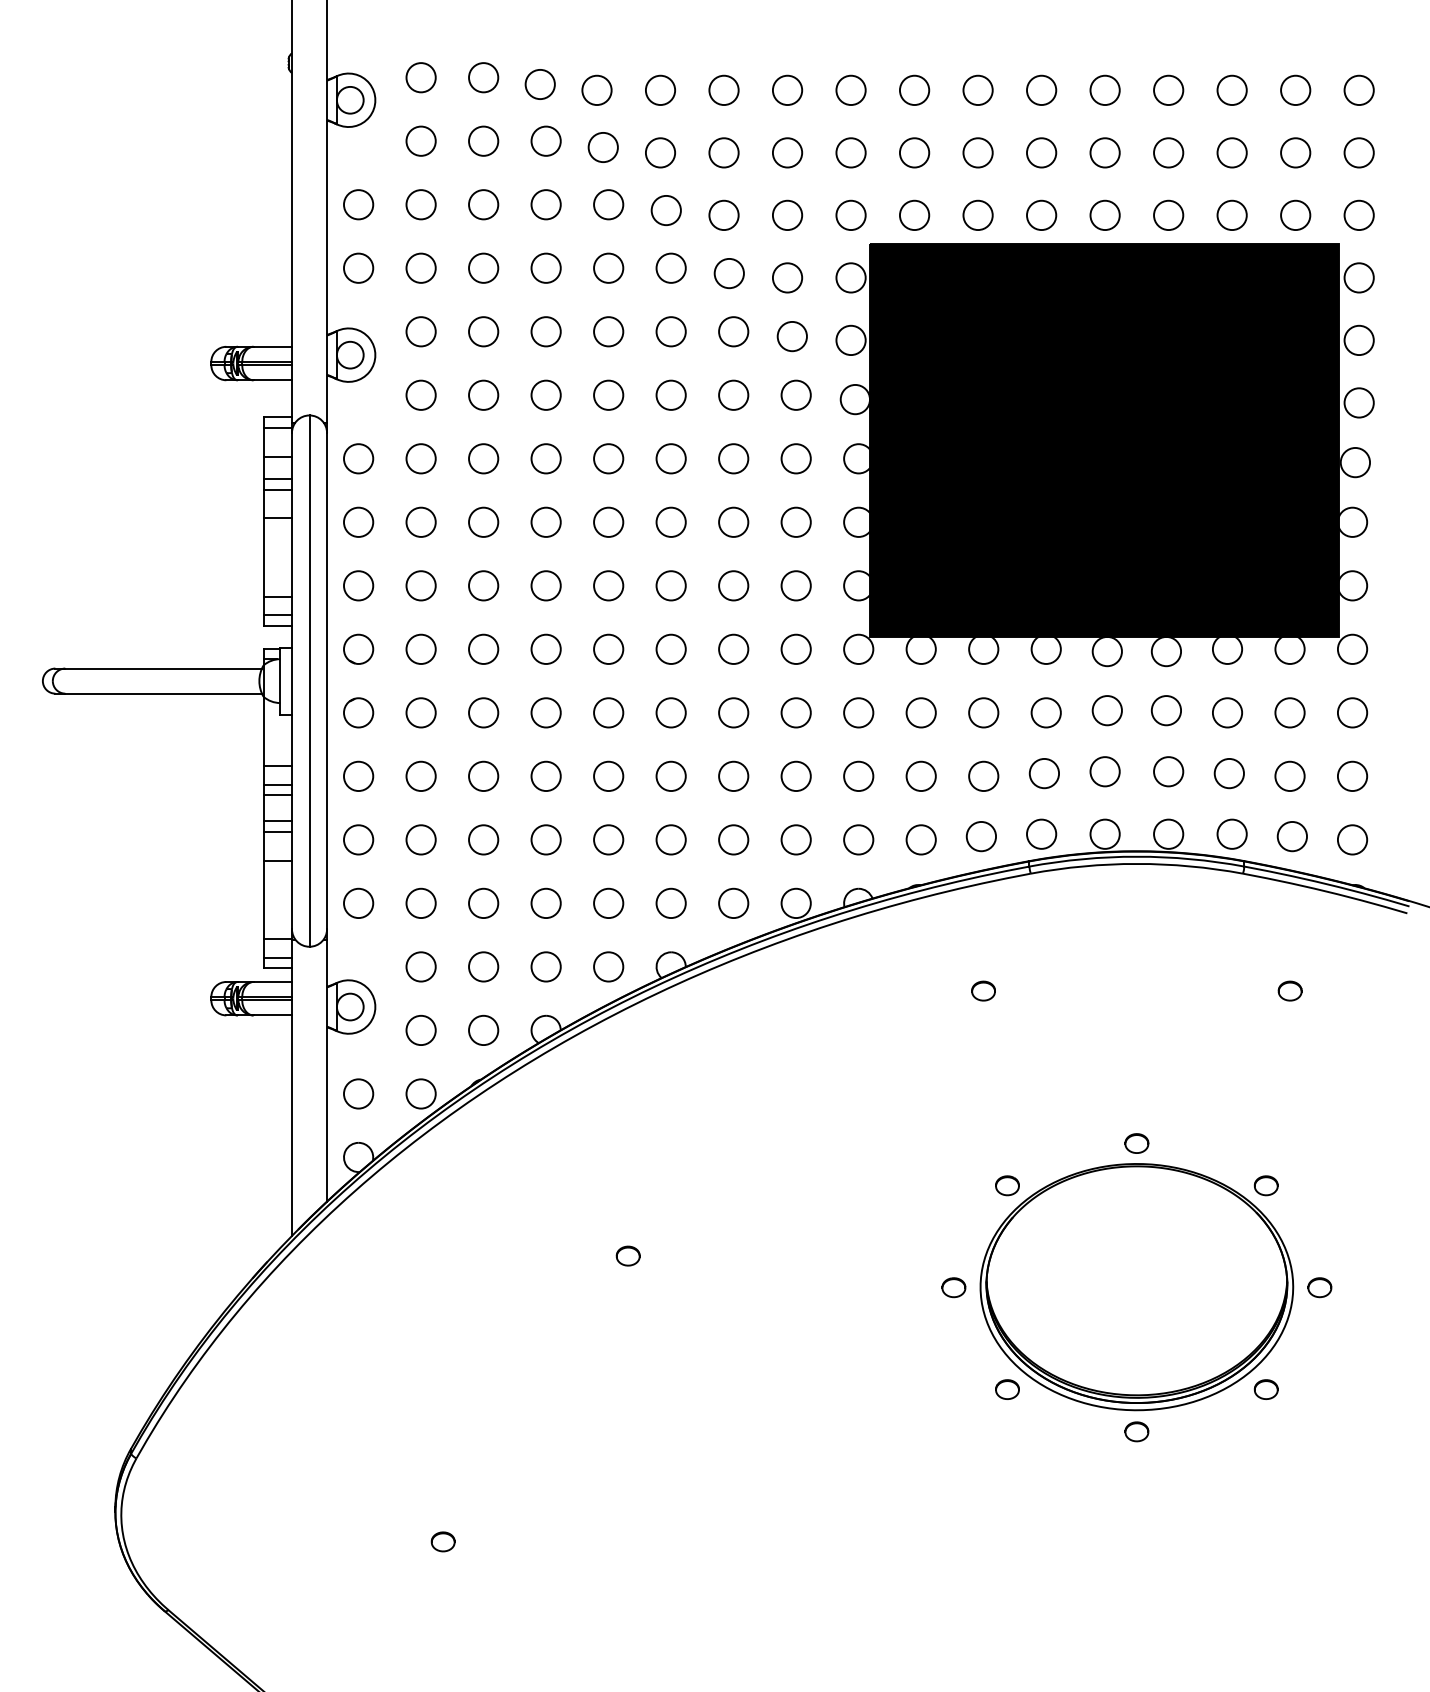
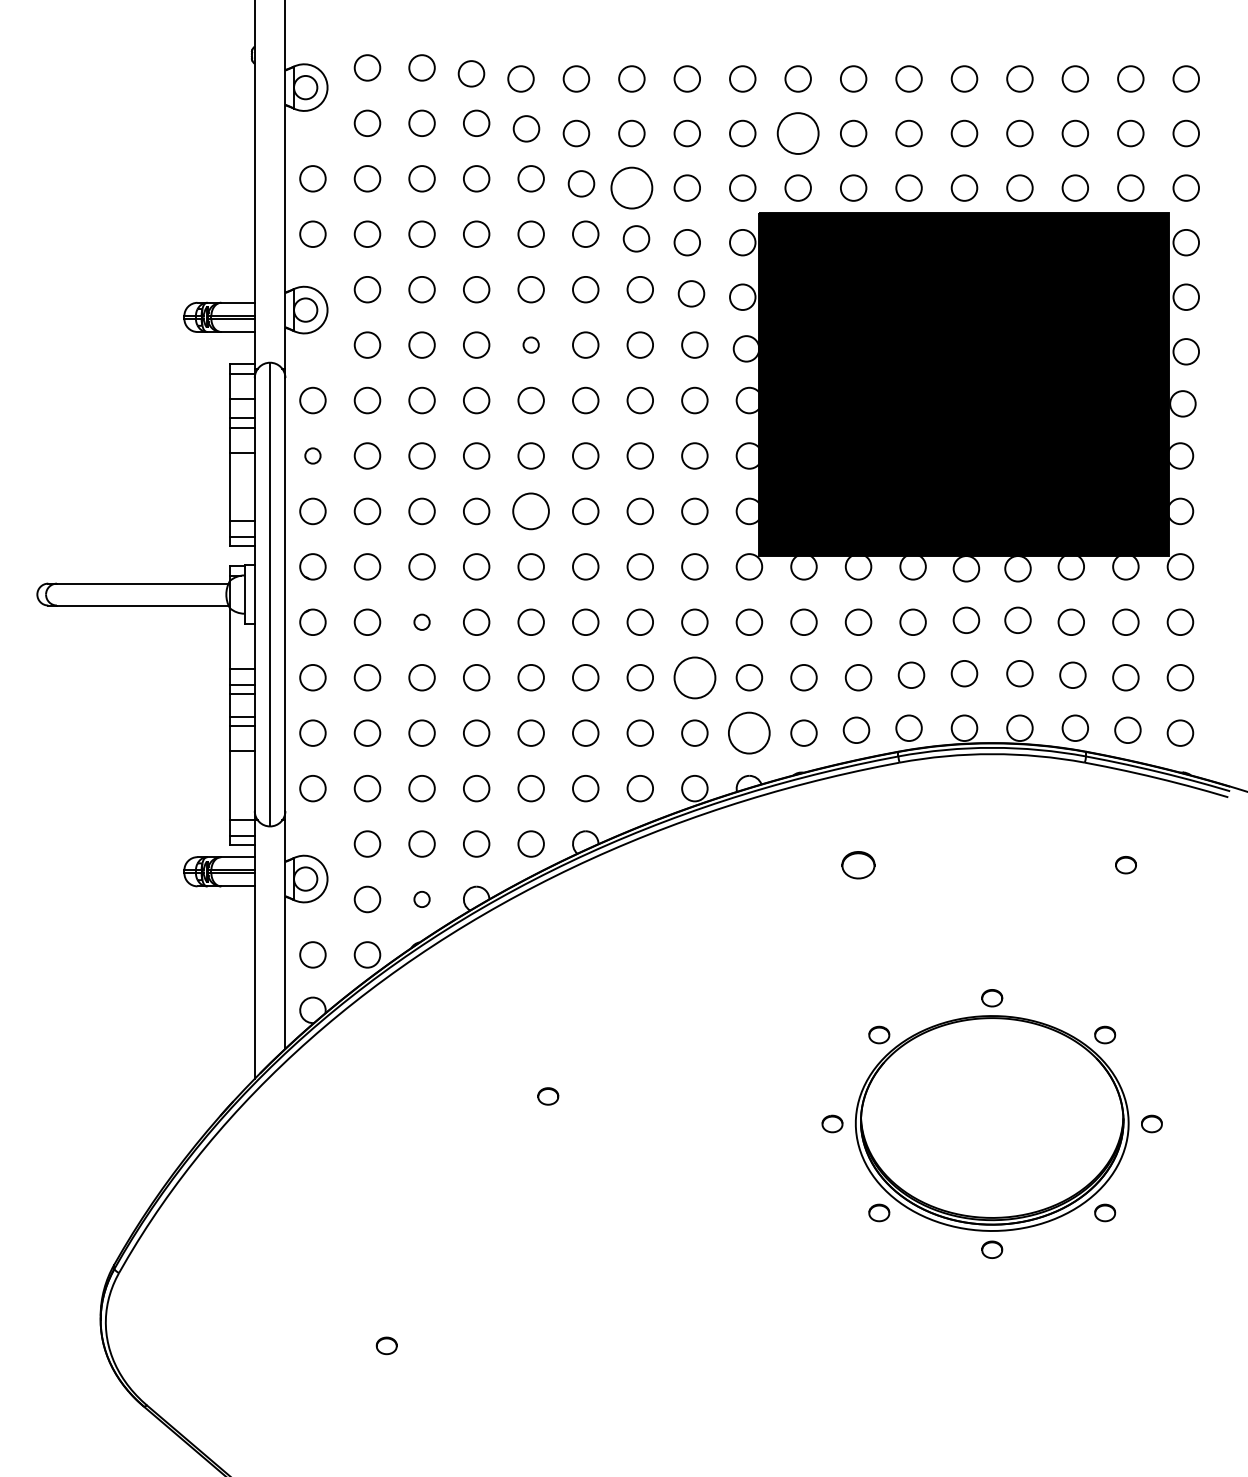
circle: (914, 152) -> (798, 133), size x1.6
circle: (723, 215) -> (631, 188), size x1.6
circle: (608, 394) -> (531, 344), size x0.6
circle: (358, 521) -> (312, 455), size x0.6
circle: (608, 585) -> (531, 511), size x1.4
circle: (483, 712) -> (421, 621), size x0.6
circle: (795, 775) -> (694, 676), size x1.6
circle: (858, 839) -> (749, 732), size x1.6
part: (983, 990) -> (858, 864), size x1.6
circle: (483, 1030) -> (421, 899), size x0.6

